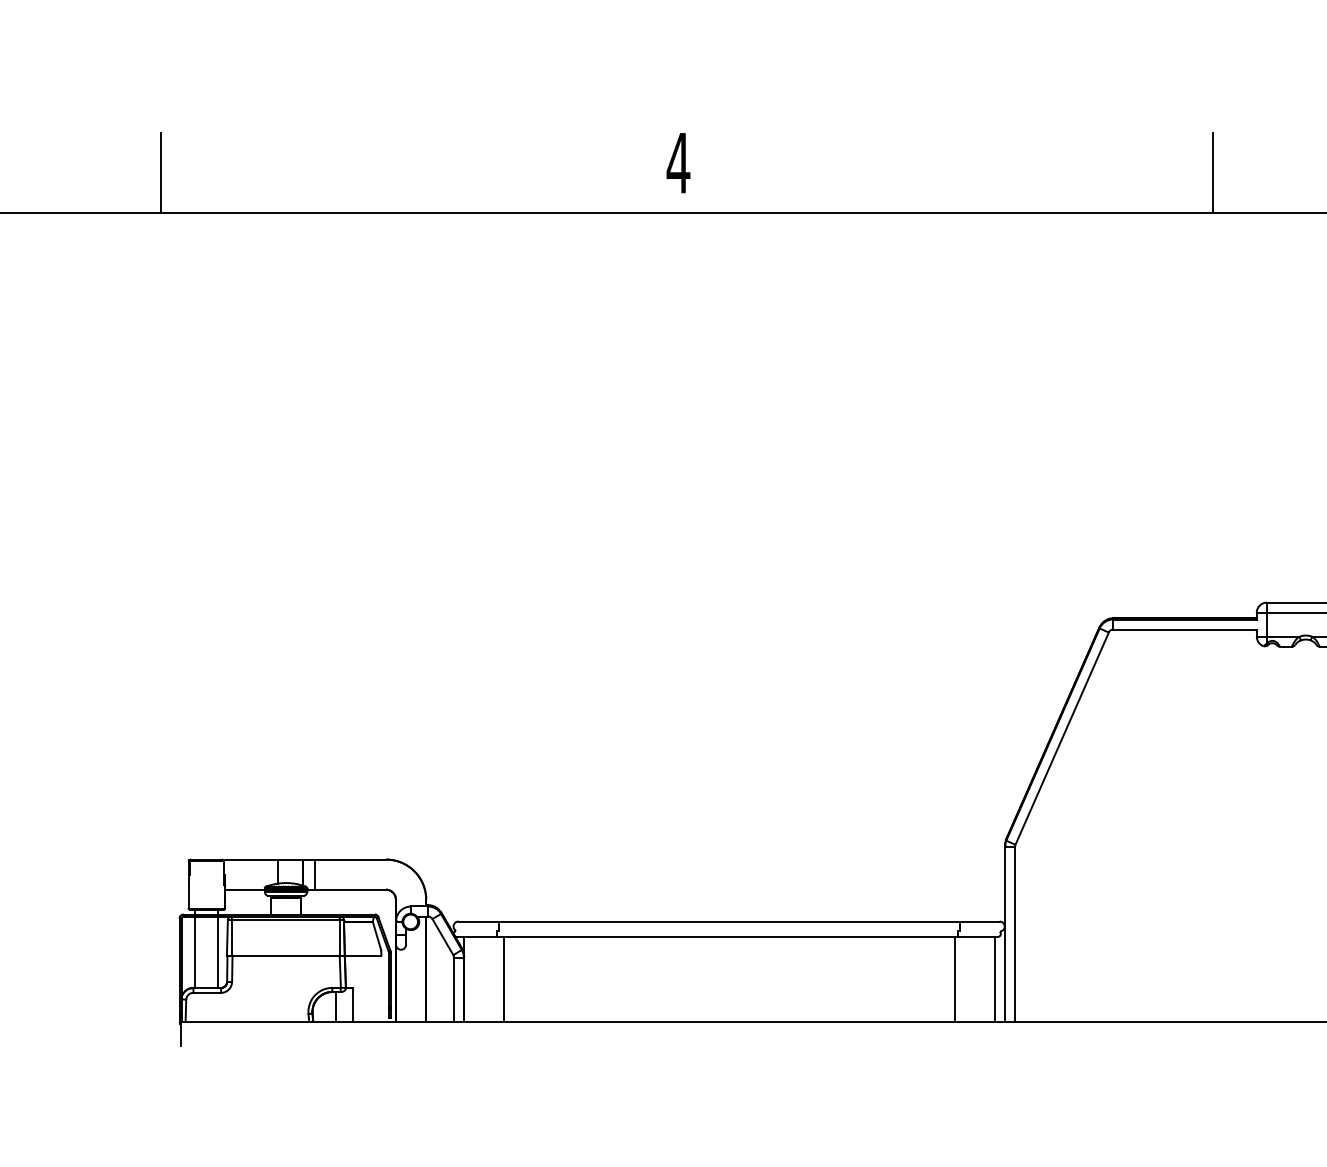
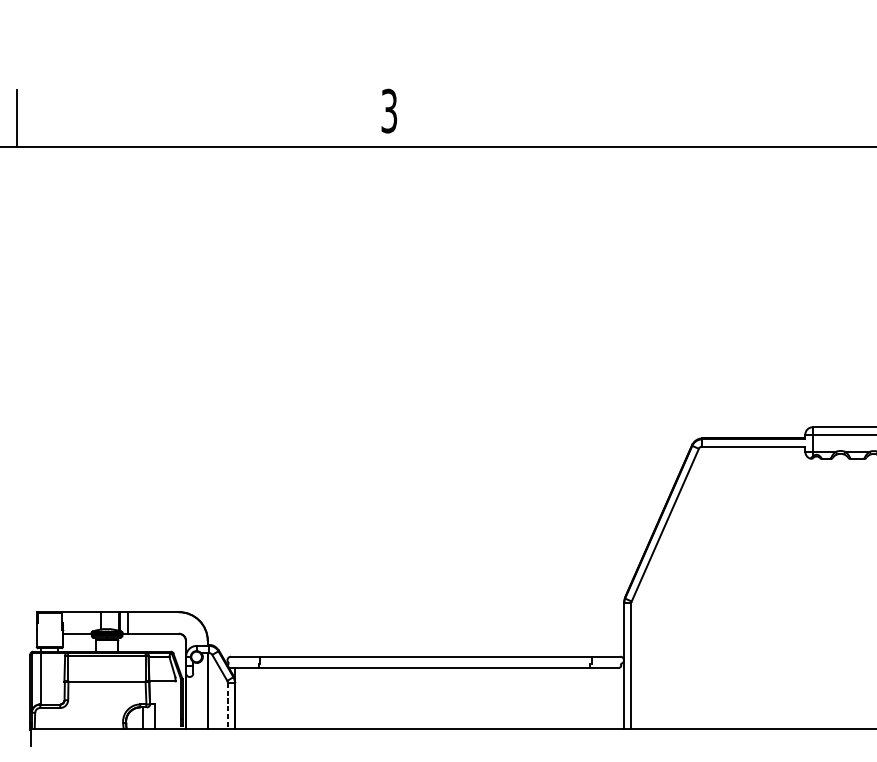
text: (678, 163) -> (389, 111), 4 -> 3
line: (1212, 173) -> (773, 118), removed
line: (218, 952) -> (58, 678), removed
line: (504, 978) -> (264, 697), removed
line: (954, 978) -> (587, 697), removed
line: (995, 978) -> (617, 697), removed
line: (453, 990) -> (227, 706), solid -> dashed

